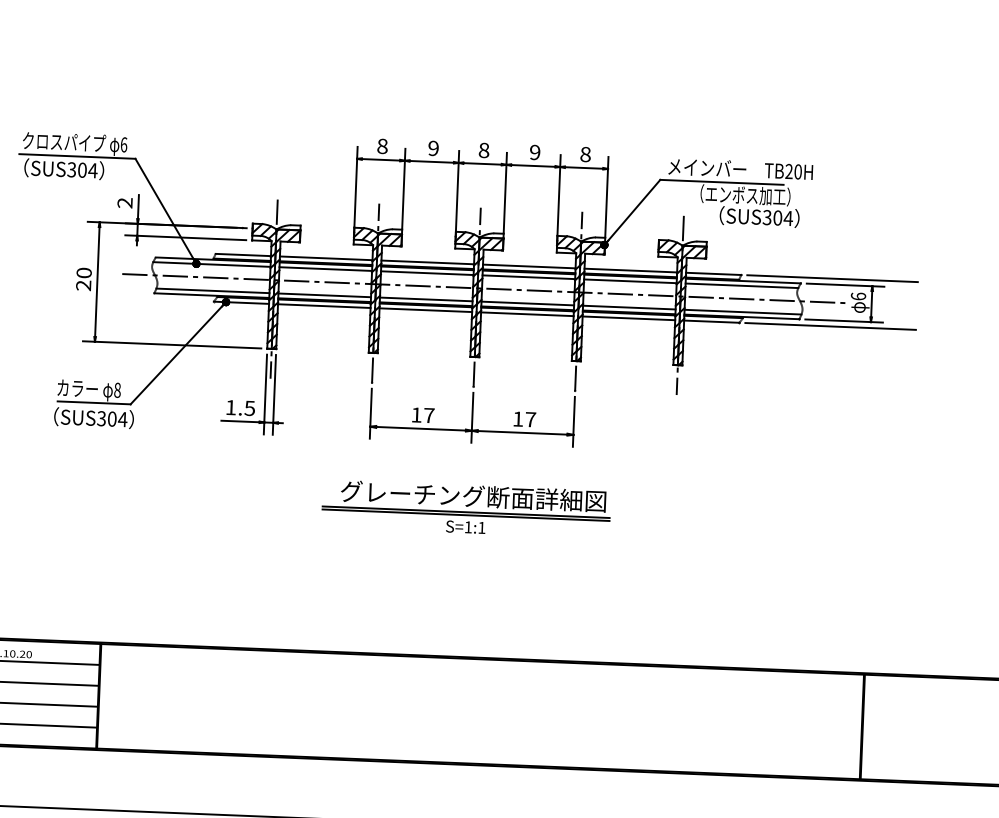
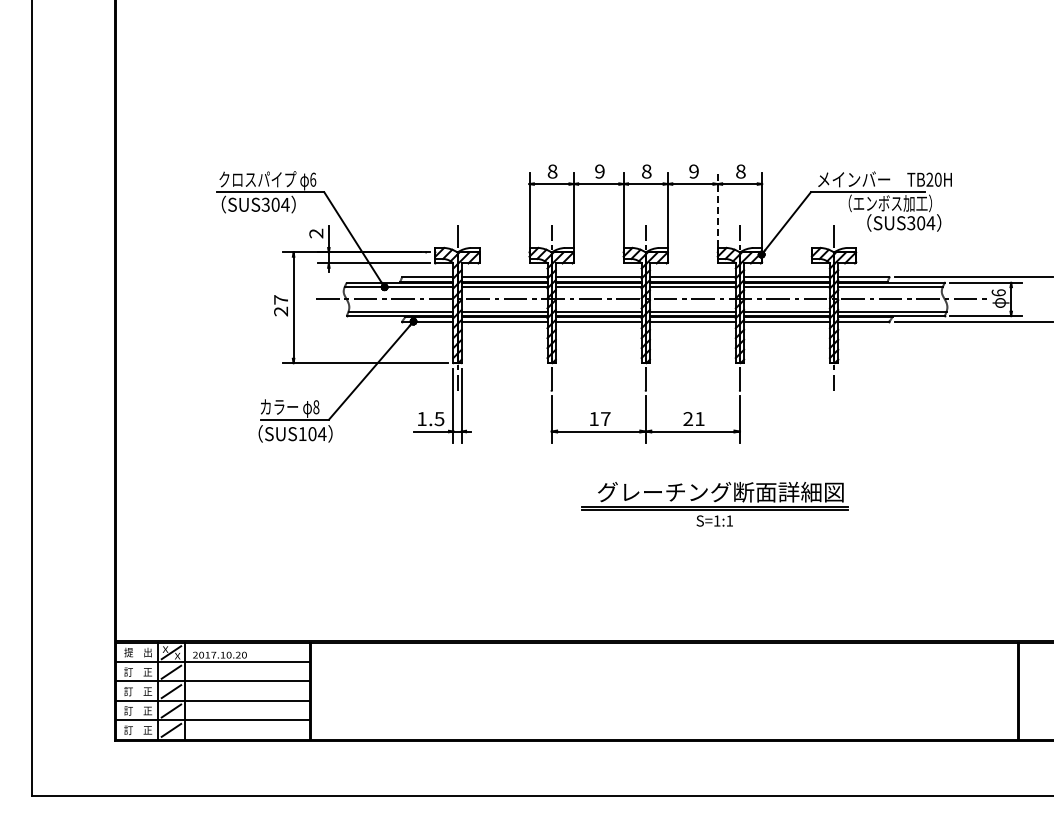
line: (558, 194) -> (717, 209), solid -> dashed
text: (84, 272) -> (281, 299), 20 -> 27
text: (523, 418) -> (693, 418), 17 -> 21
text: (101, 419) -> (302, 434), SUS304 -> SUS104
part: (466, 508) -> (714, 503), moved

